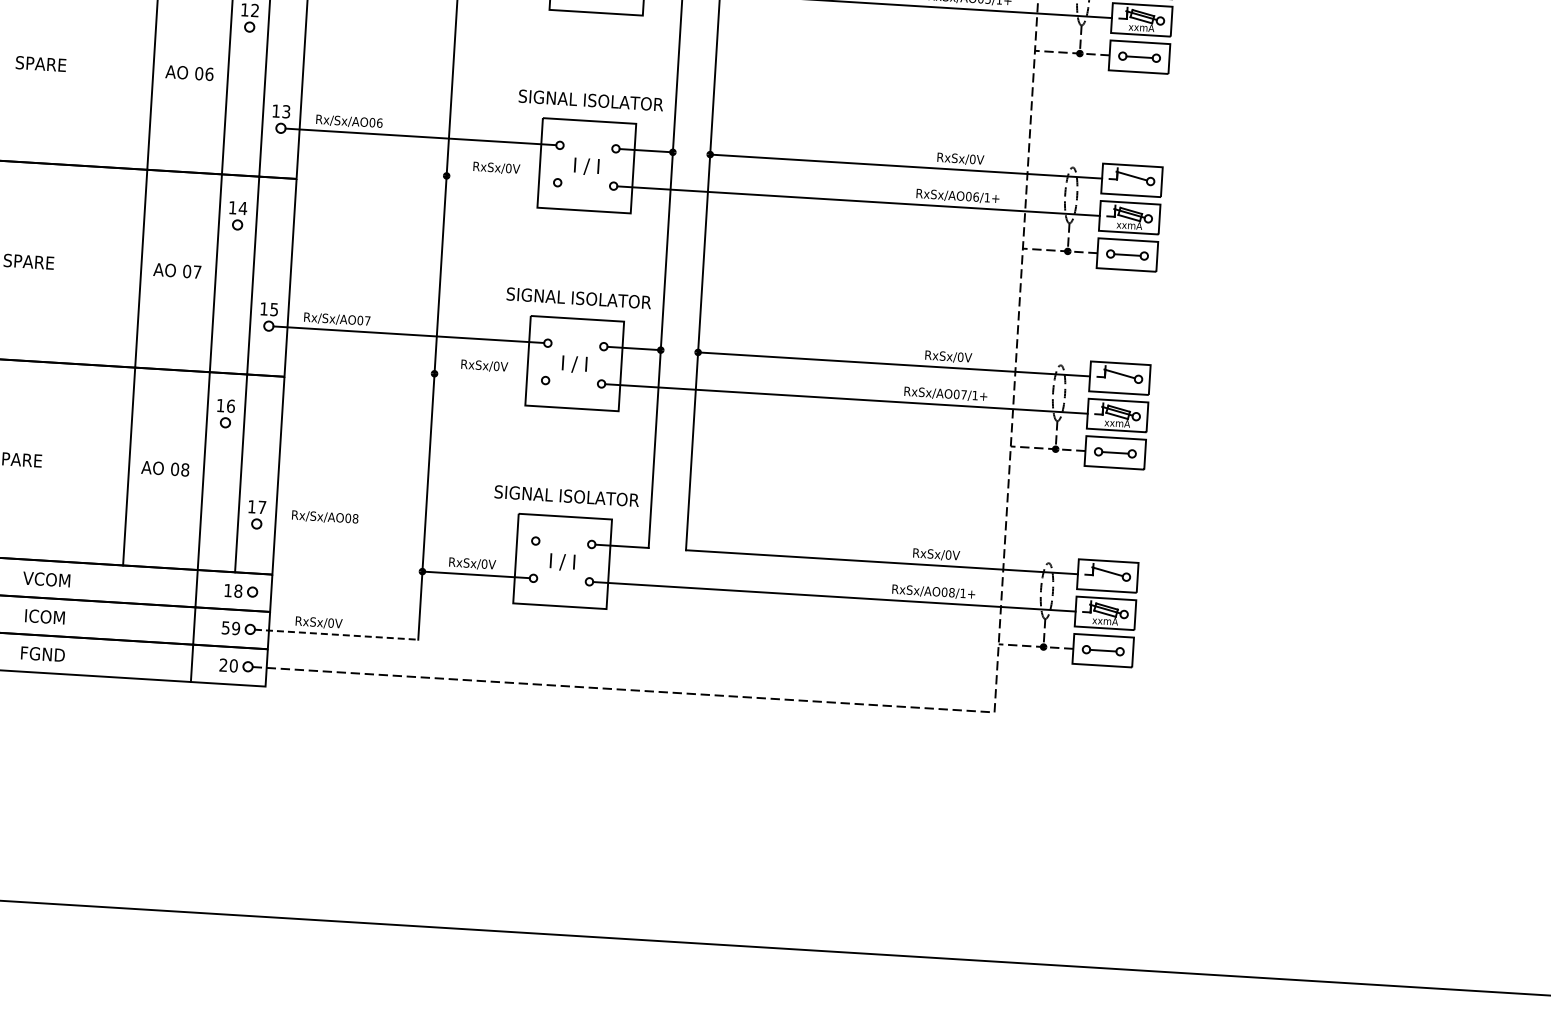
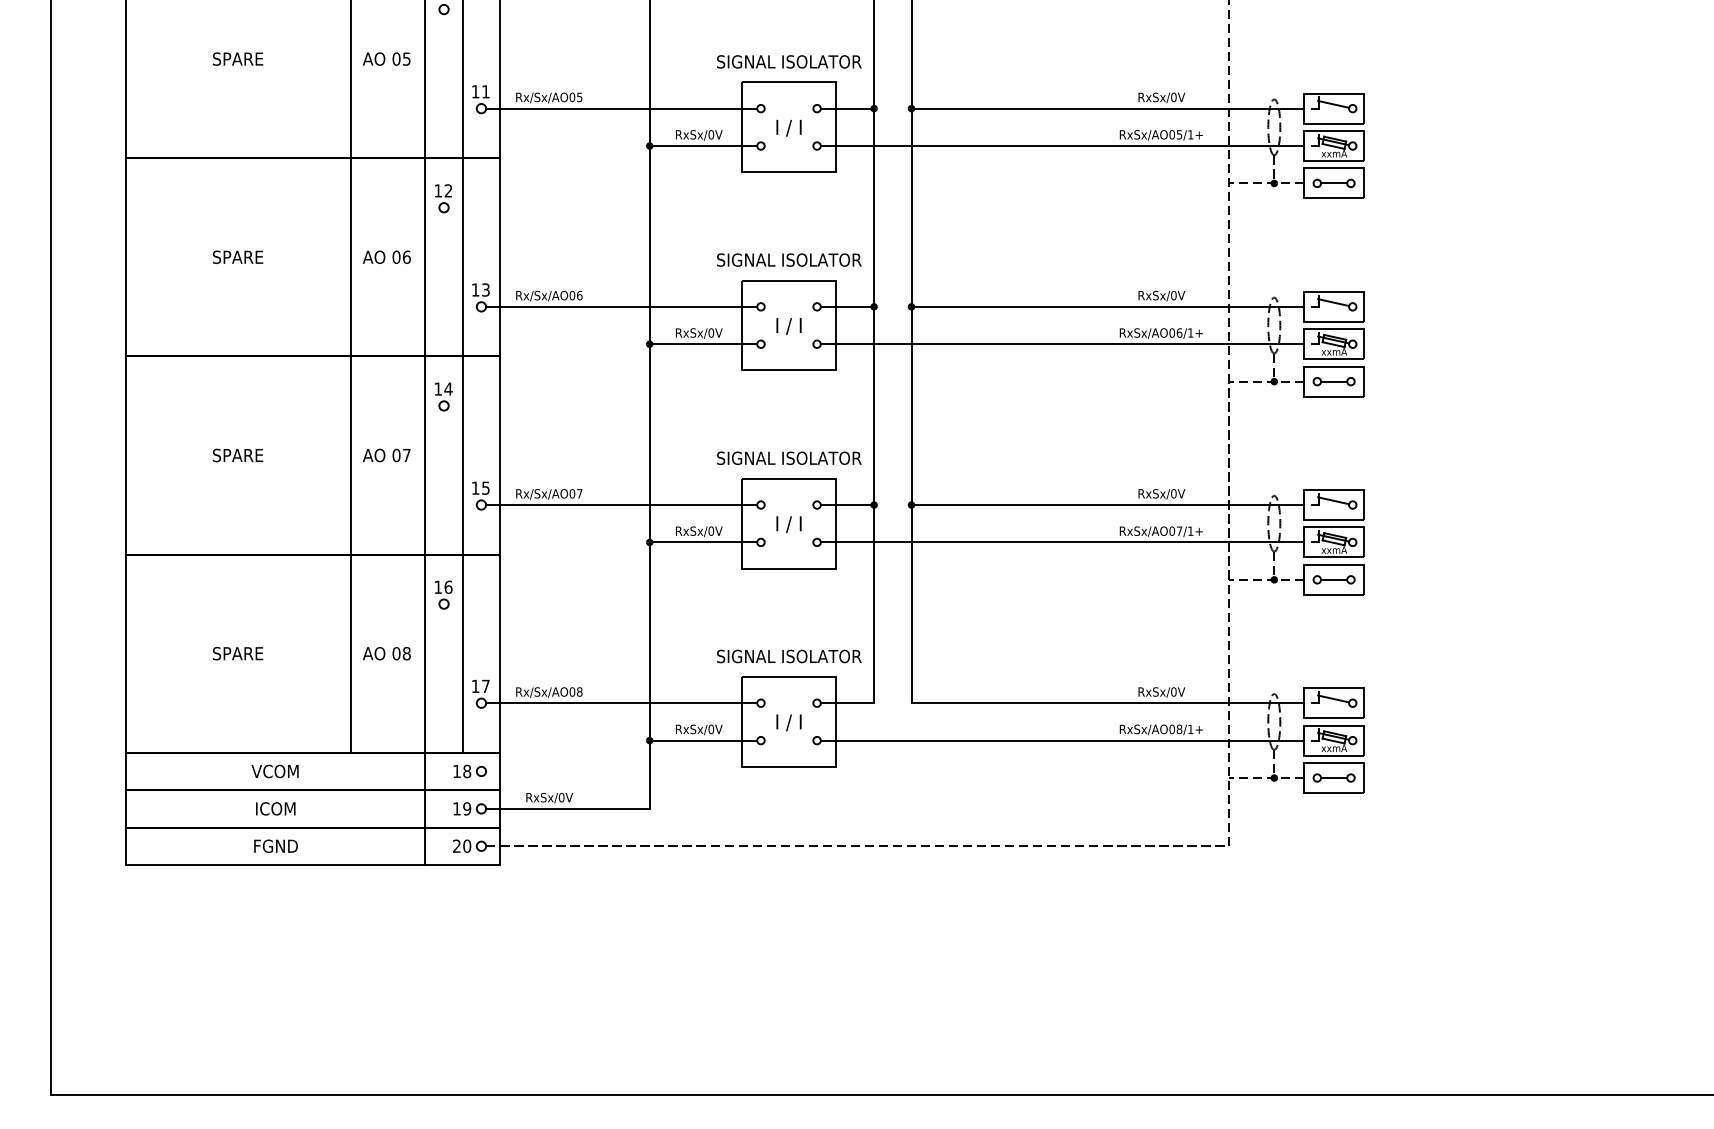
line: (500, 179) -> (703, 344), added
line: (488, 377) -> (703, 542), added
line: (396, 532) -> (621, 703), added
text: (225, 627) -> (456, 808), 59 -> 19
line: (336, 634) -> (567, 808), dashed -> solid

